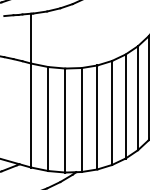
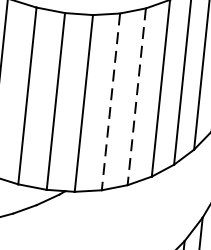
line: (112, 112) -> (137, 96), solid -> dashed
line: (97, 117) -> (111, 101), solid -> dashed

